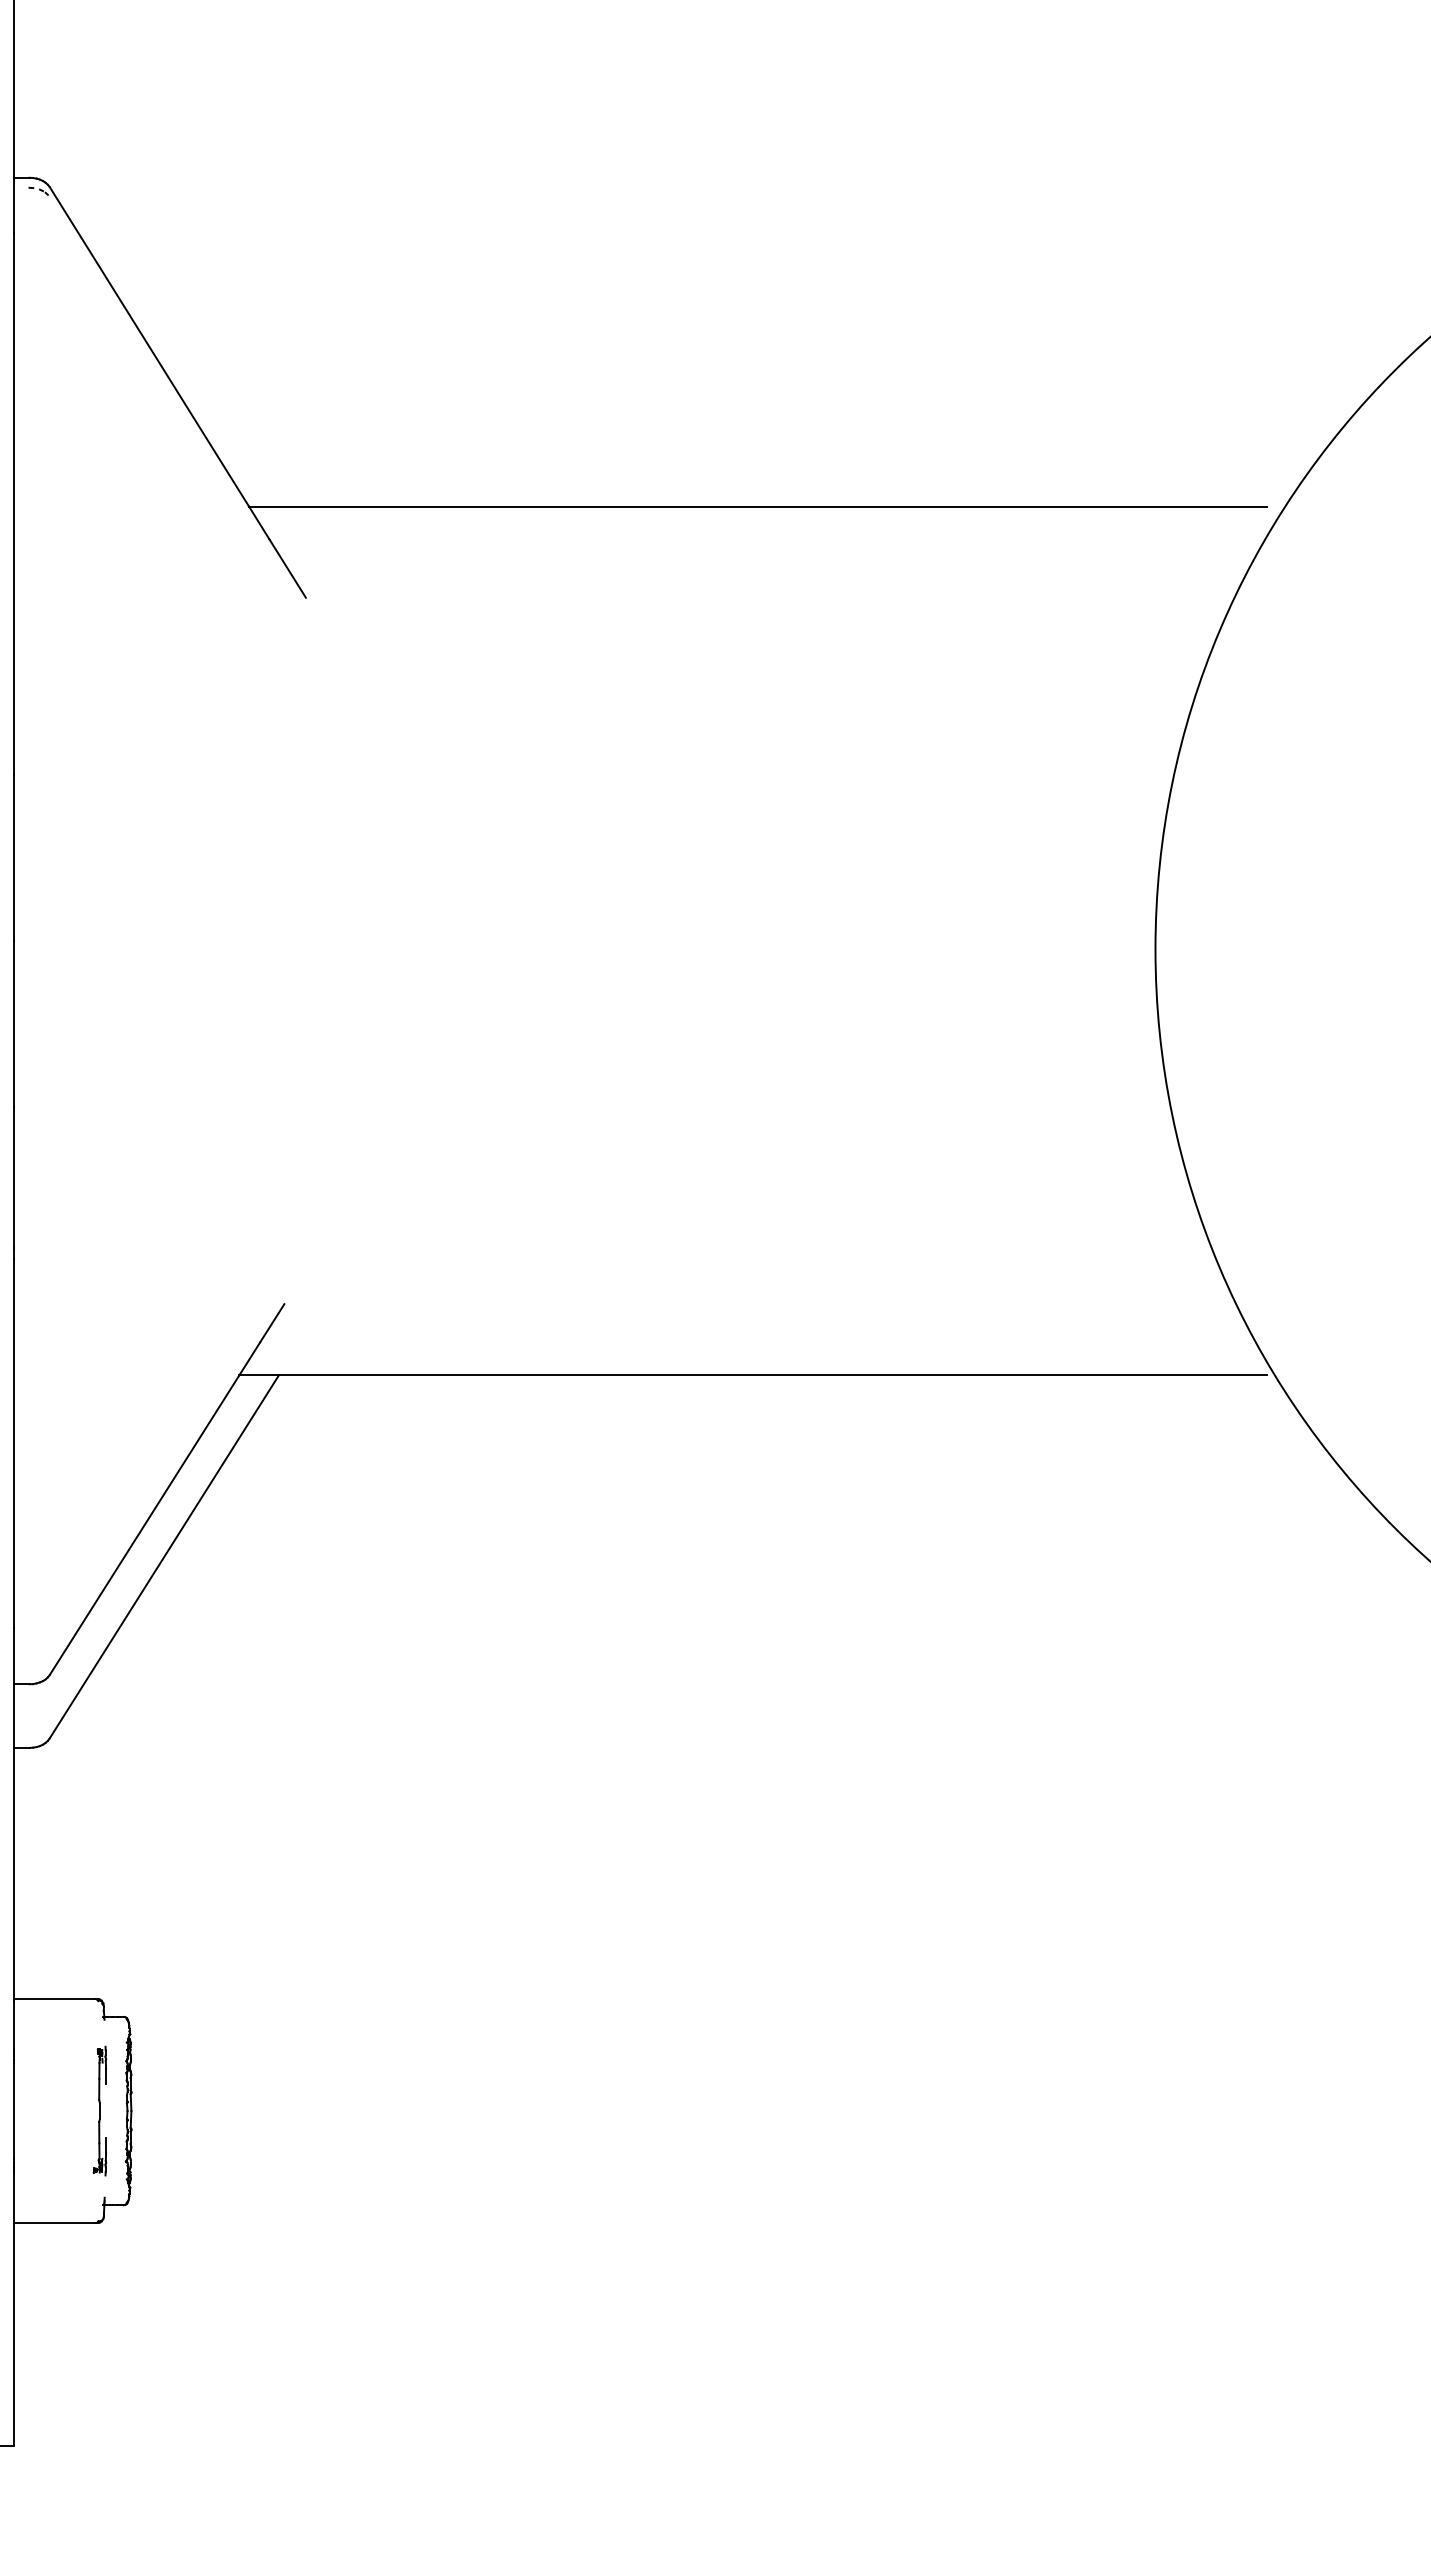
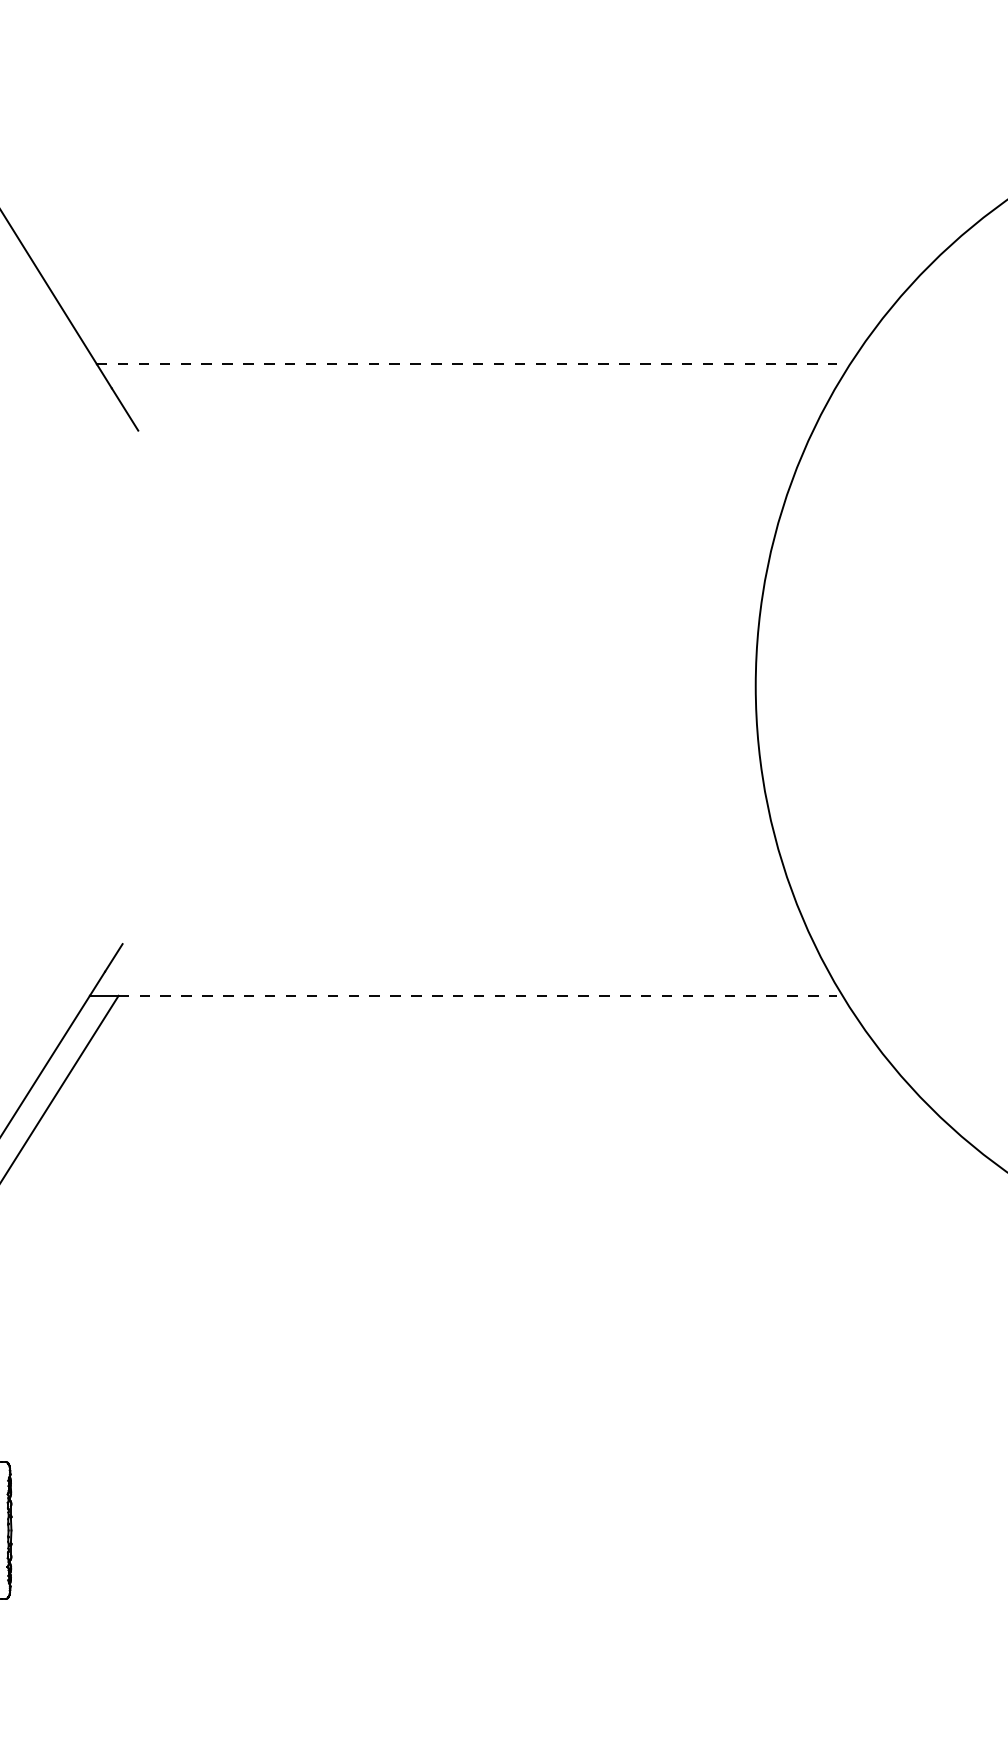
line: (757, 506) -> (466, 364), solid -> dashed
line: (772, 1375) -> (477, 995), solid -> dashed

